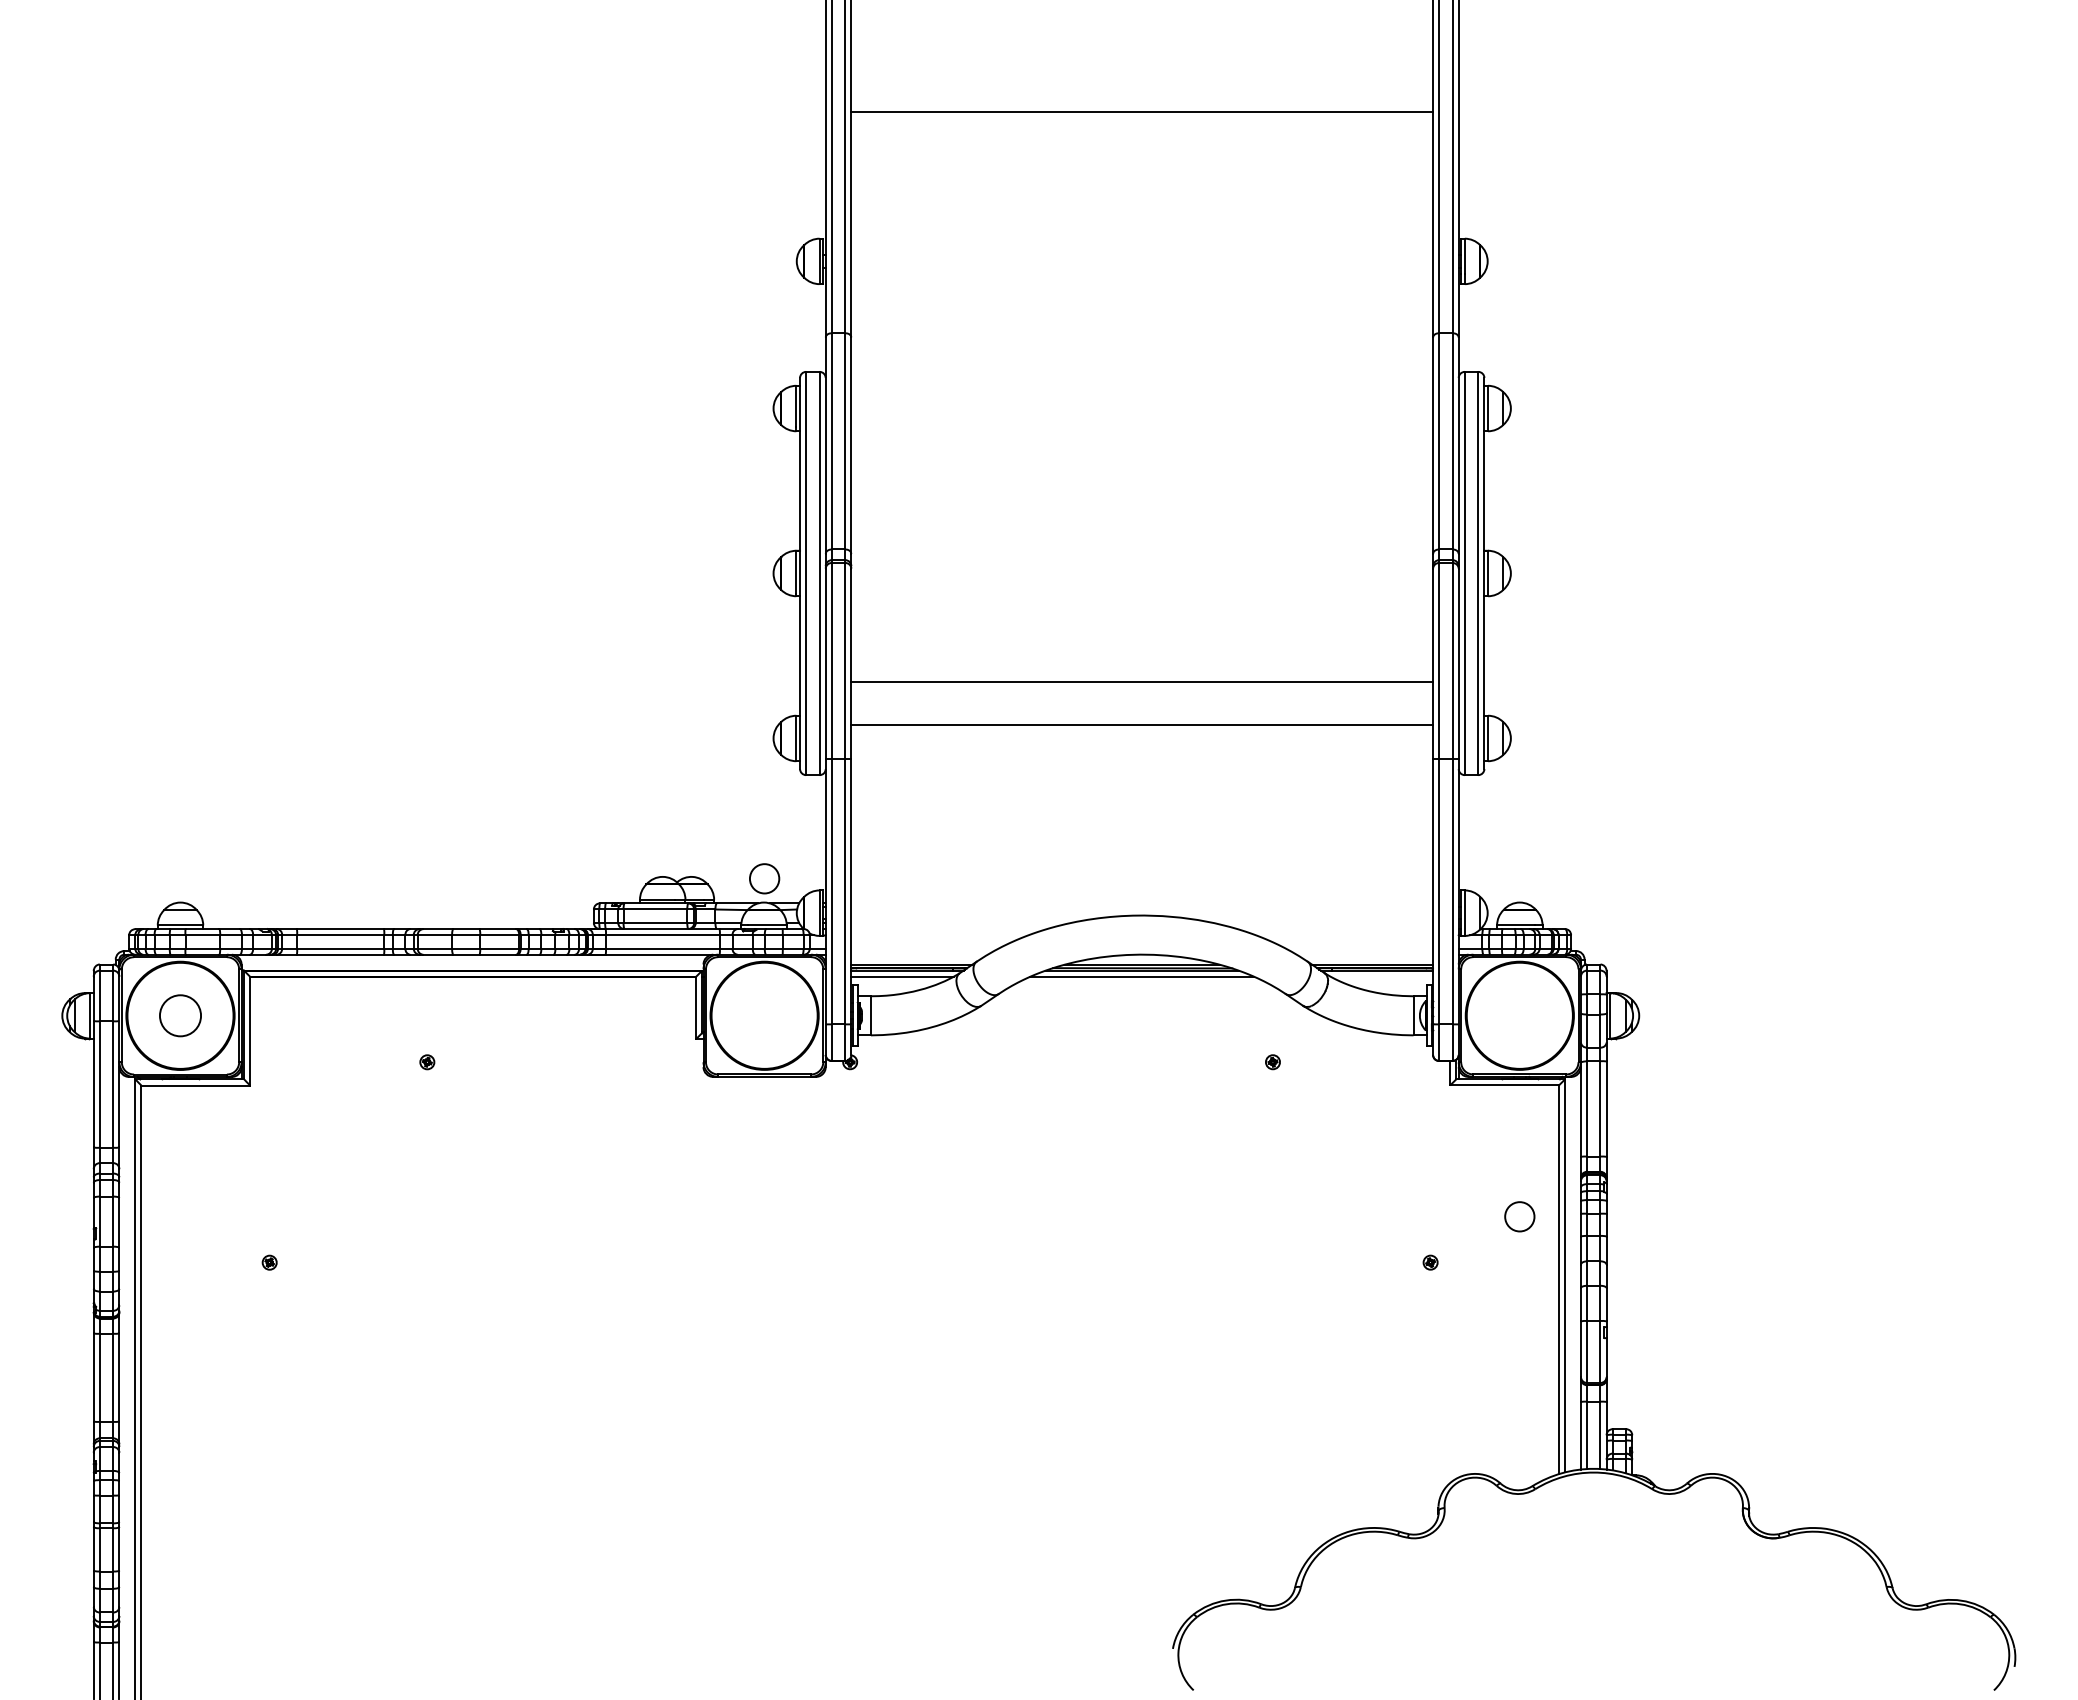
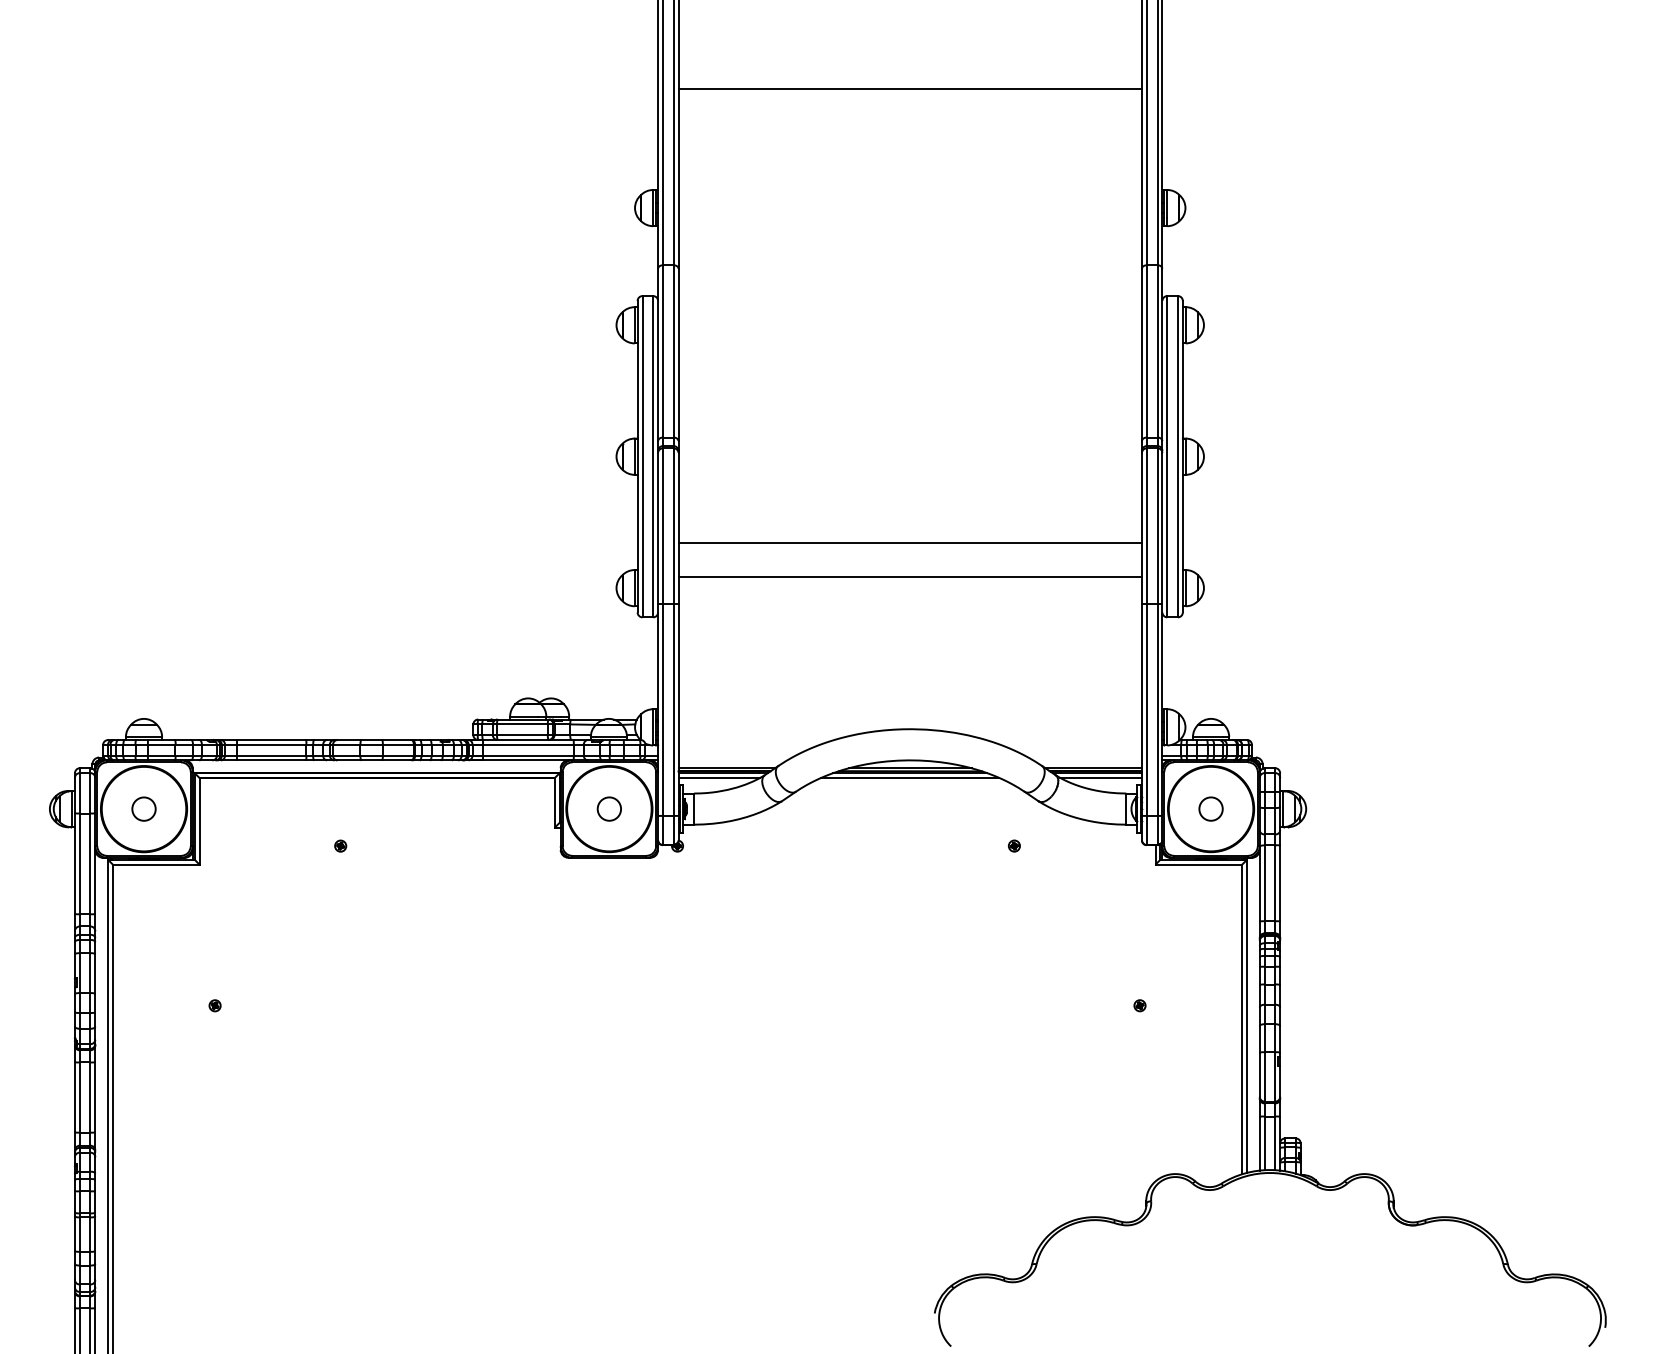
circle: (764, 878) -> (609, 808), moved
line: (1381, 976) -> (1100, 777), added
circle: (180, 1015) -> (144, 808), size x0.71
circle: (1519, 1216) -> (1210, 808), moved

